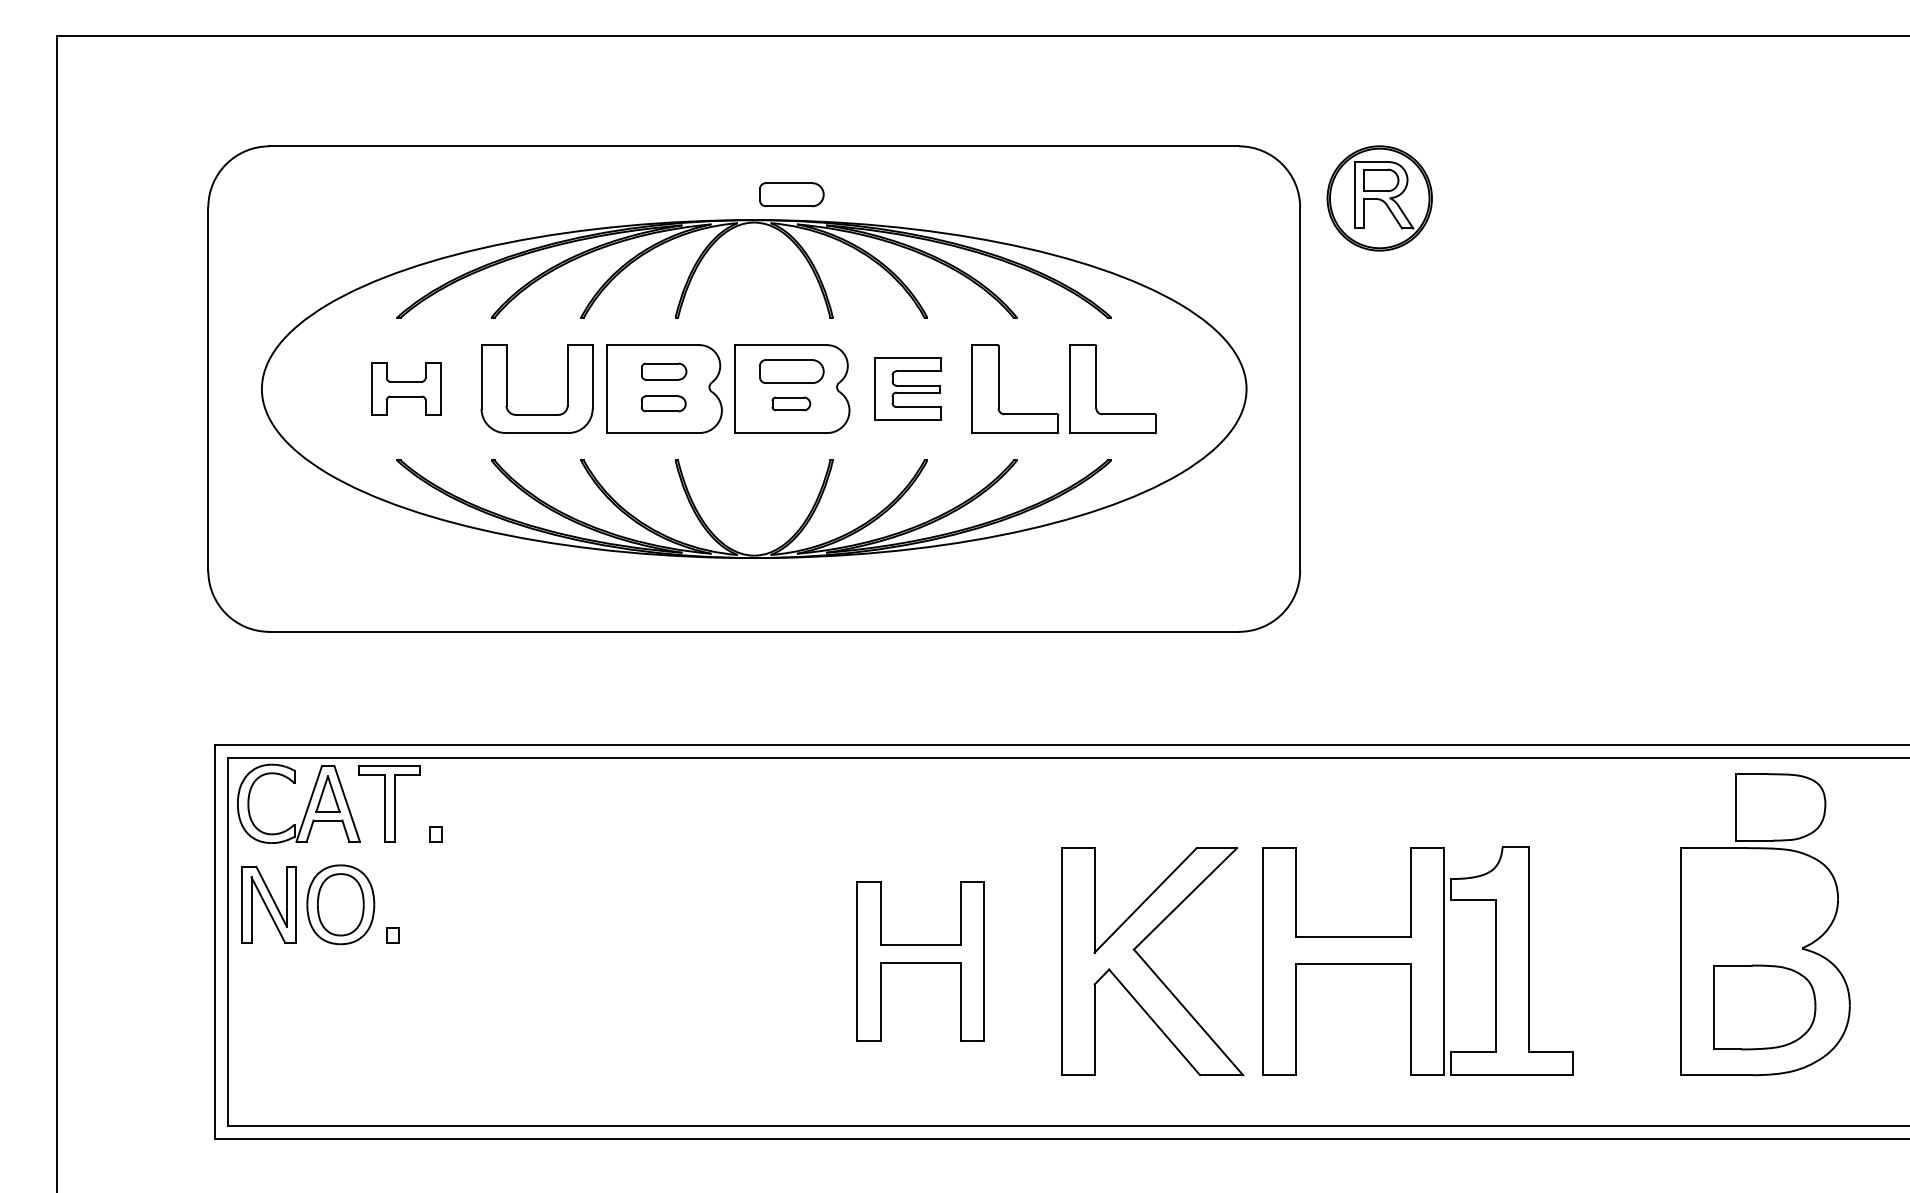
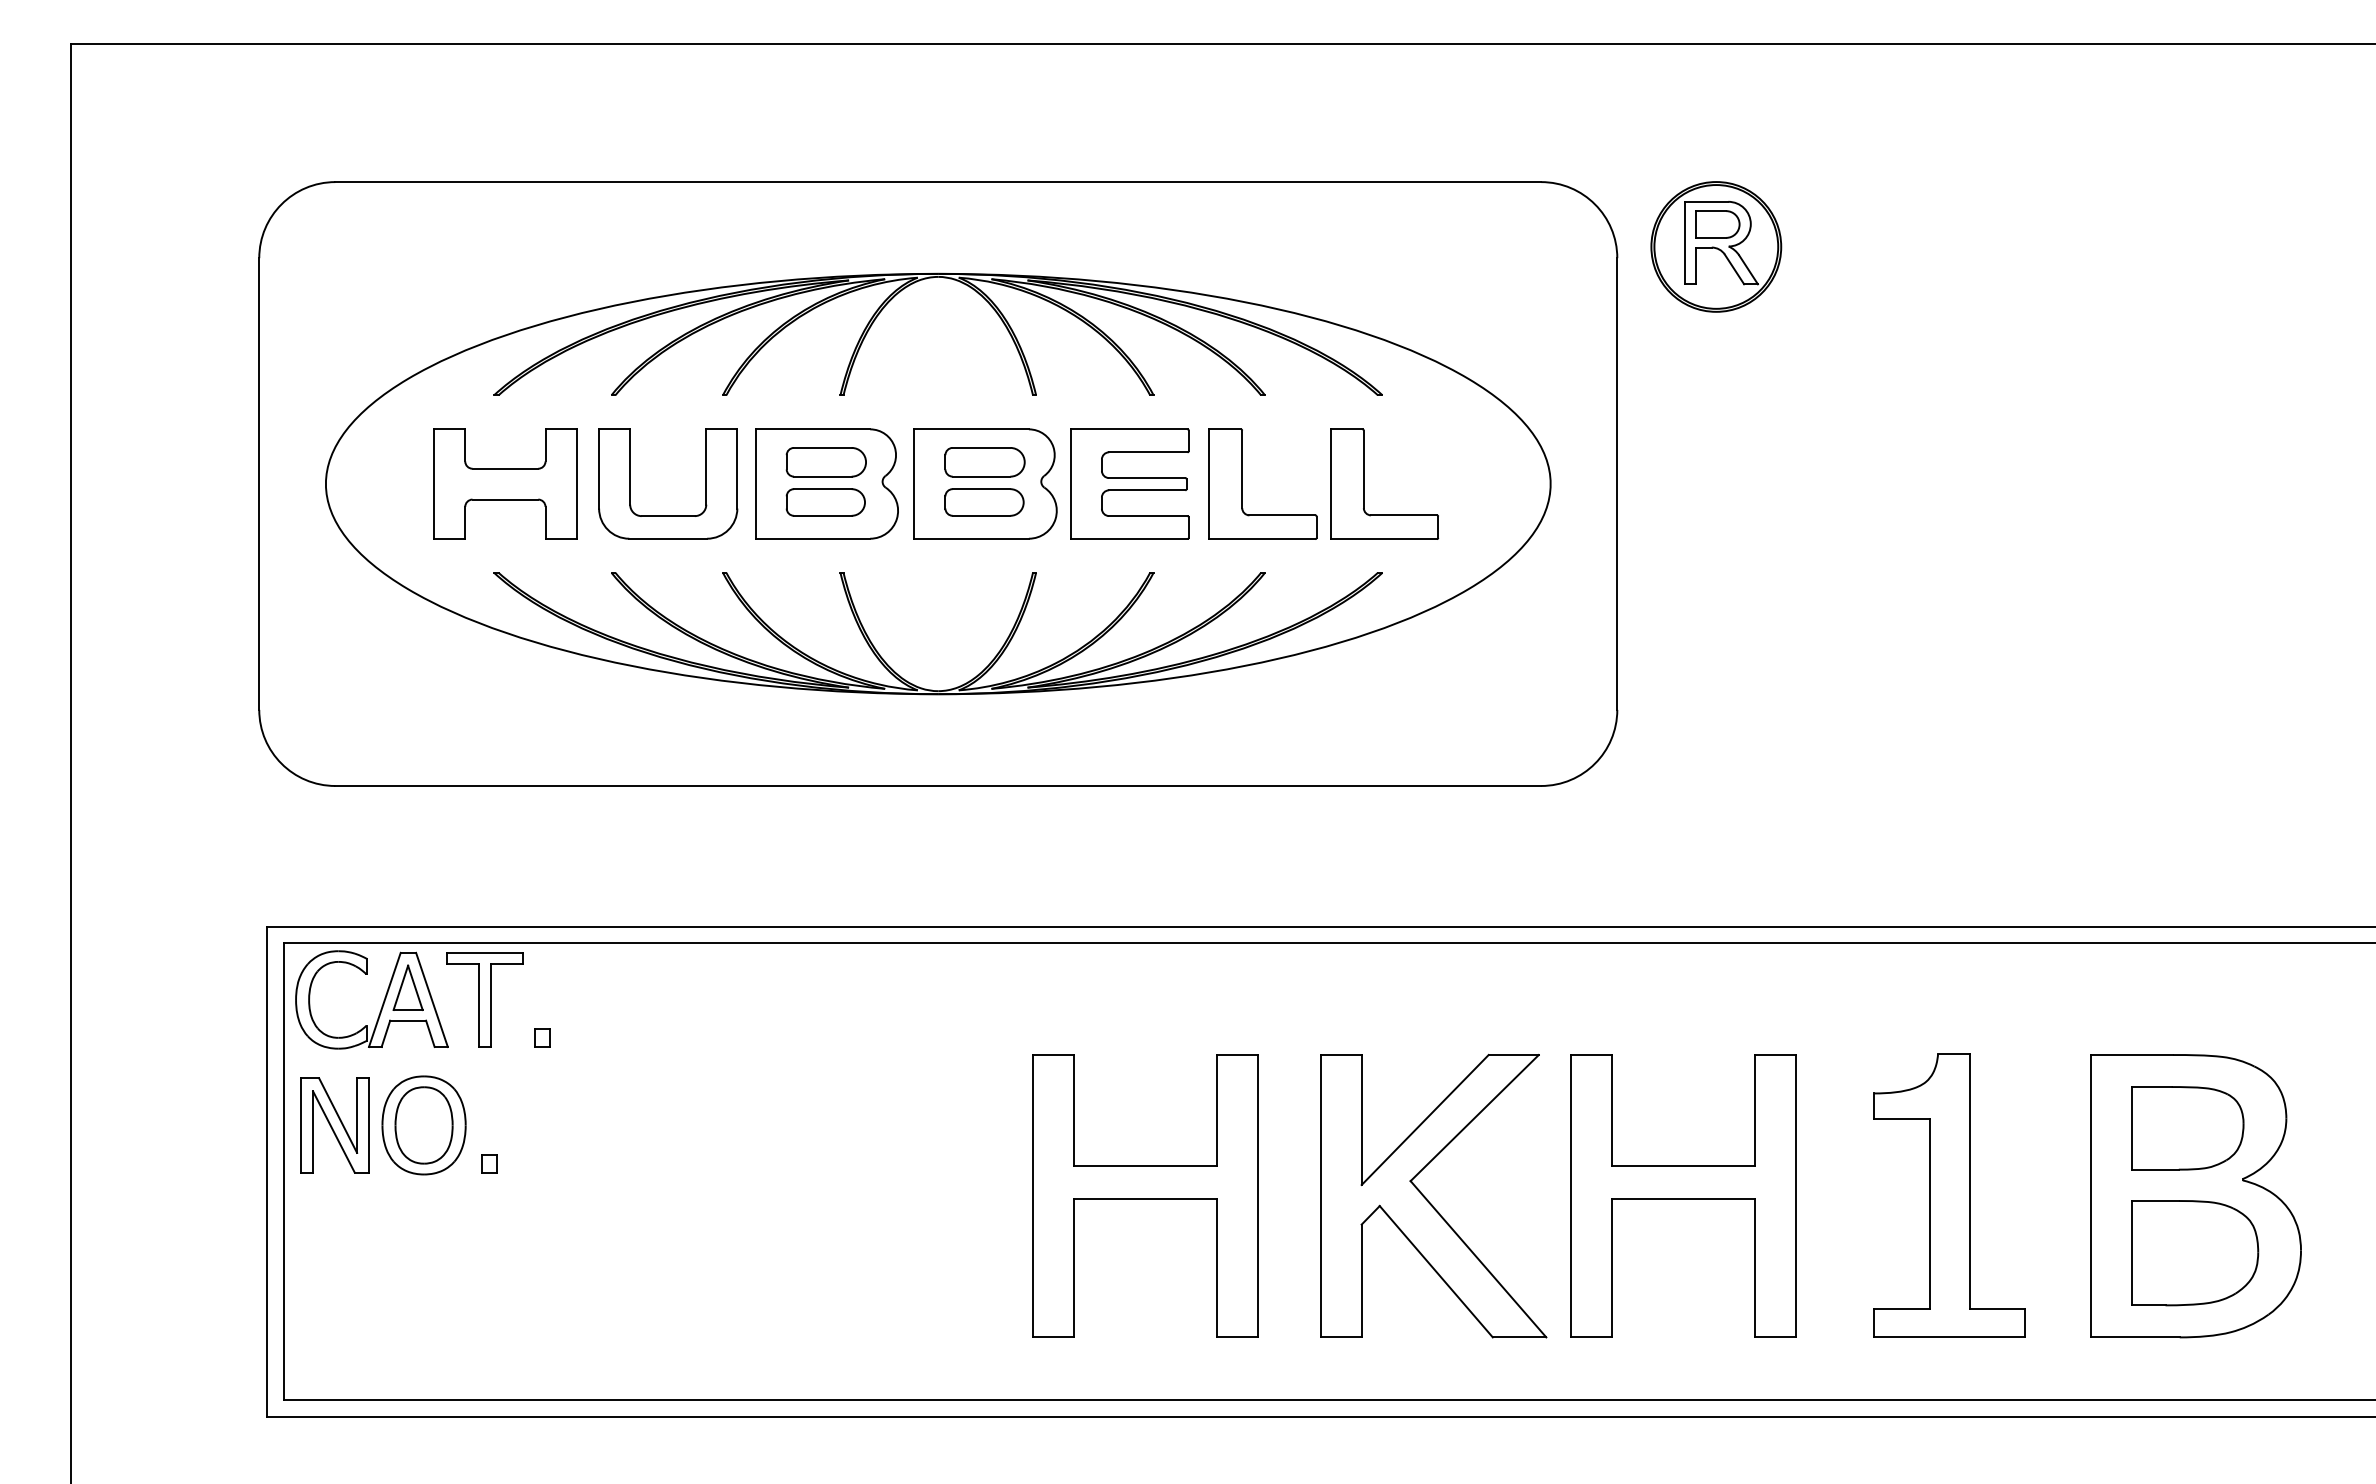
part: (791, 194) -> (984, 242), removed
part: (663, 371) -> (825, 462), size x1.43
part: (406, 388) -> (505, 483), size x1.67
part: (907, 388) -> (1129, 483), size x1.43
part: (663, 403) -> (825, 502), size x1.43
part: (791, 403) -> (984, 502), size x1.67
part: (1780, 807) -> (2187, 1128), moved
part: (920, 961) -> (1145, 1195), size x1.43
part: (1511, 961) -> (1949, 1195), moved

